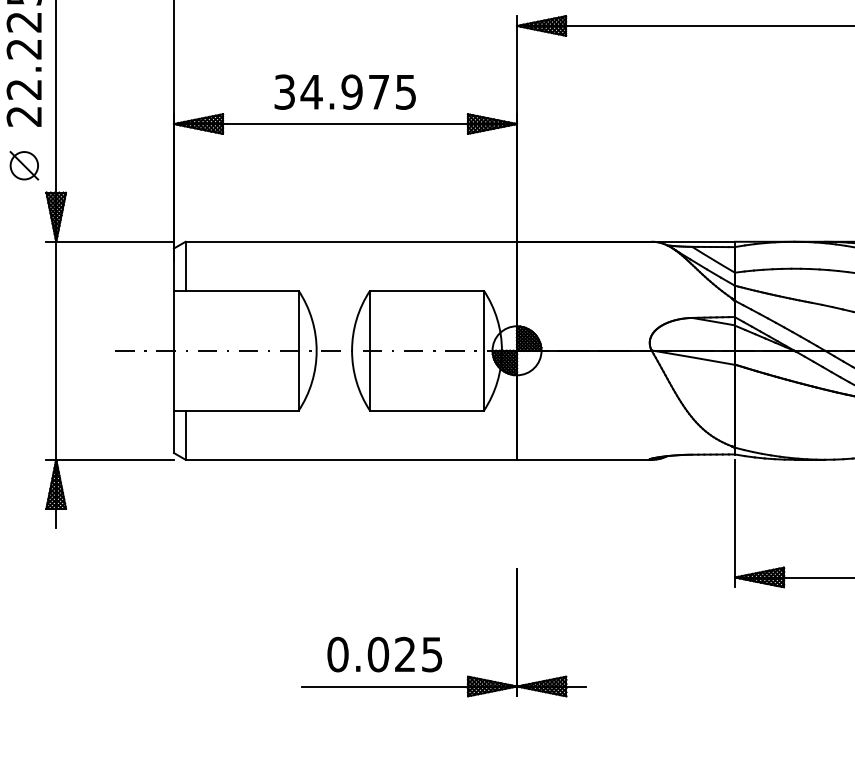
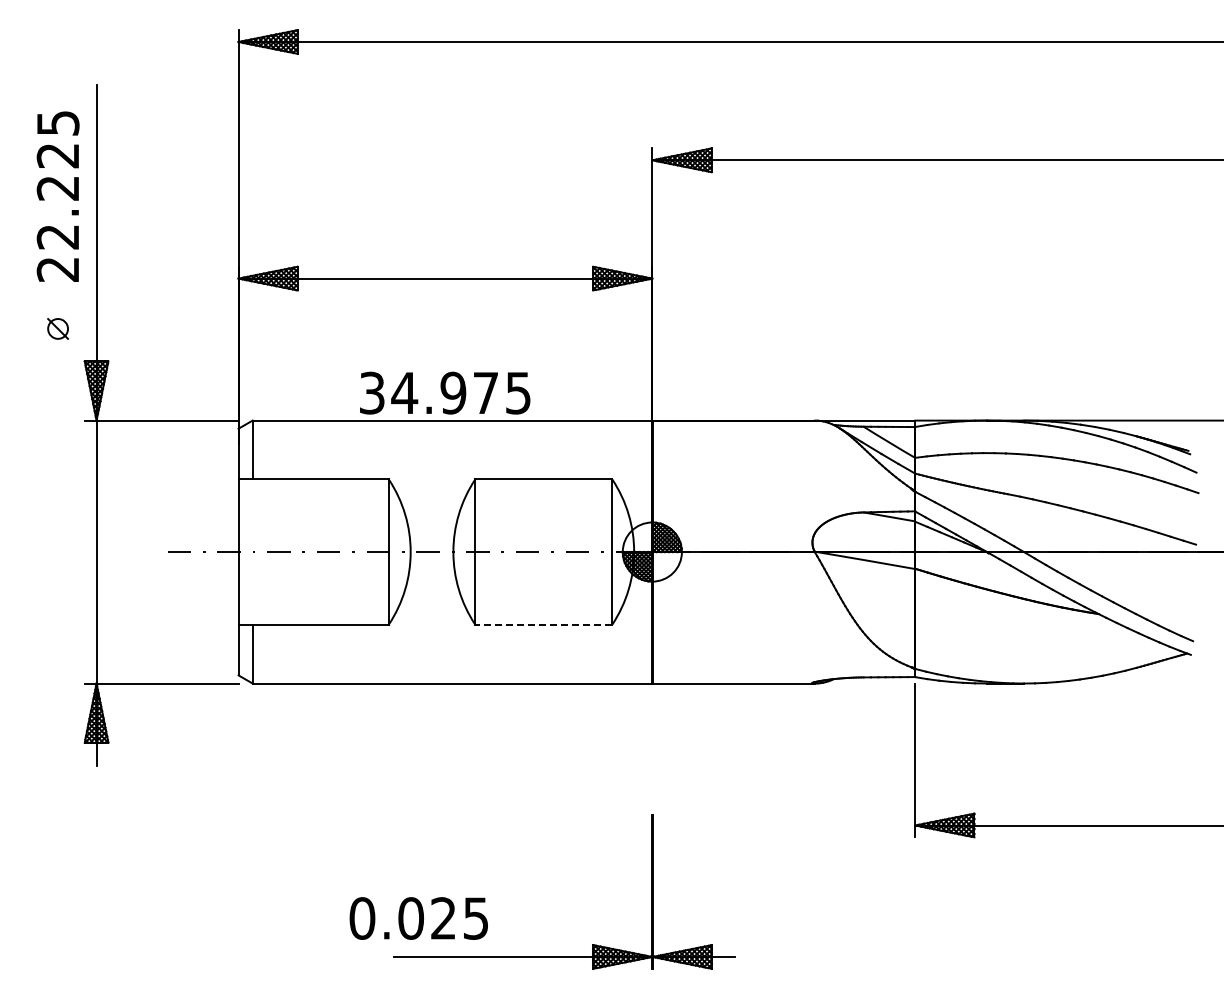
text: (345, 91) -> (445, 392), moved
part: (23, 165) -> (57, 328), size x0.6
line: (426, 410) -> (543, 624), solid -> dashed
text: (384, 654) -> (418, 918), moved

